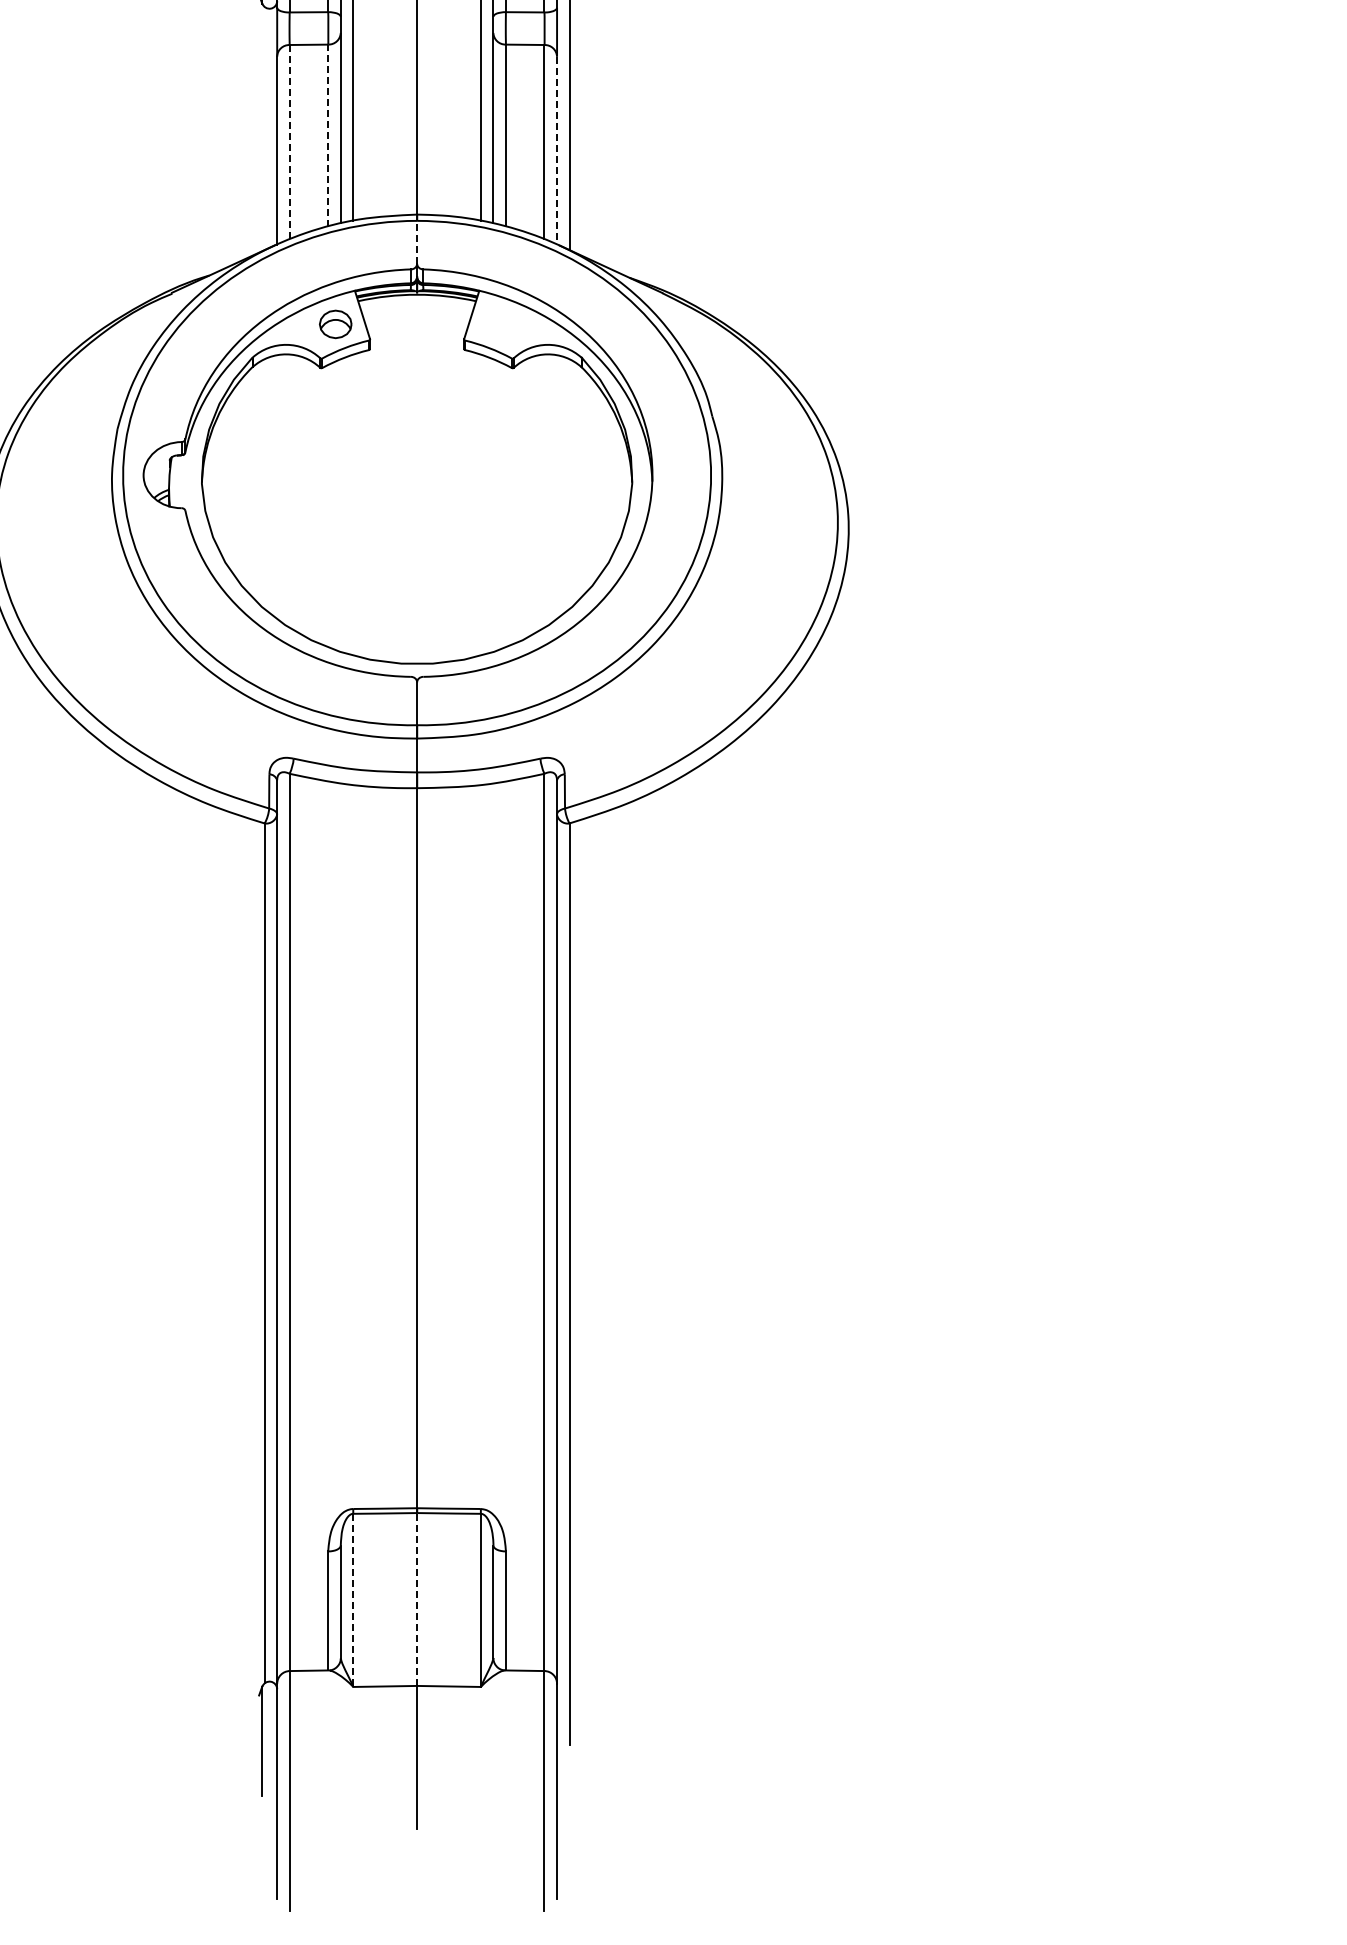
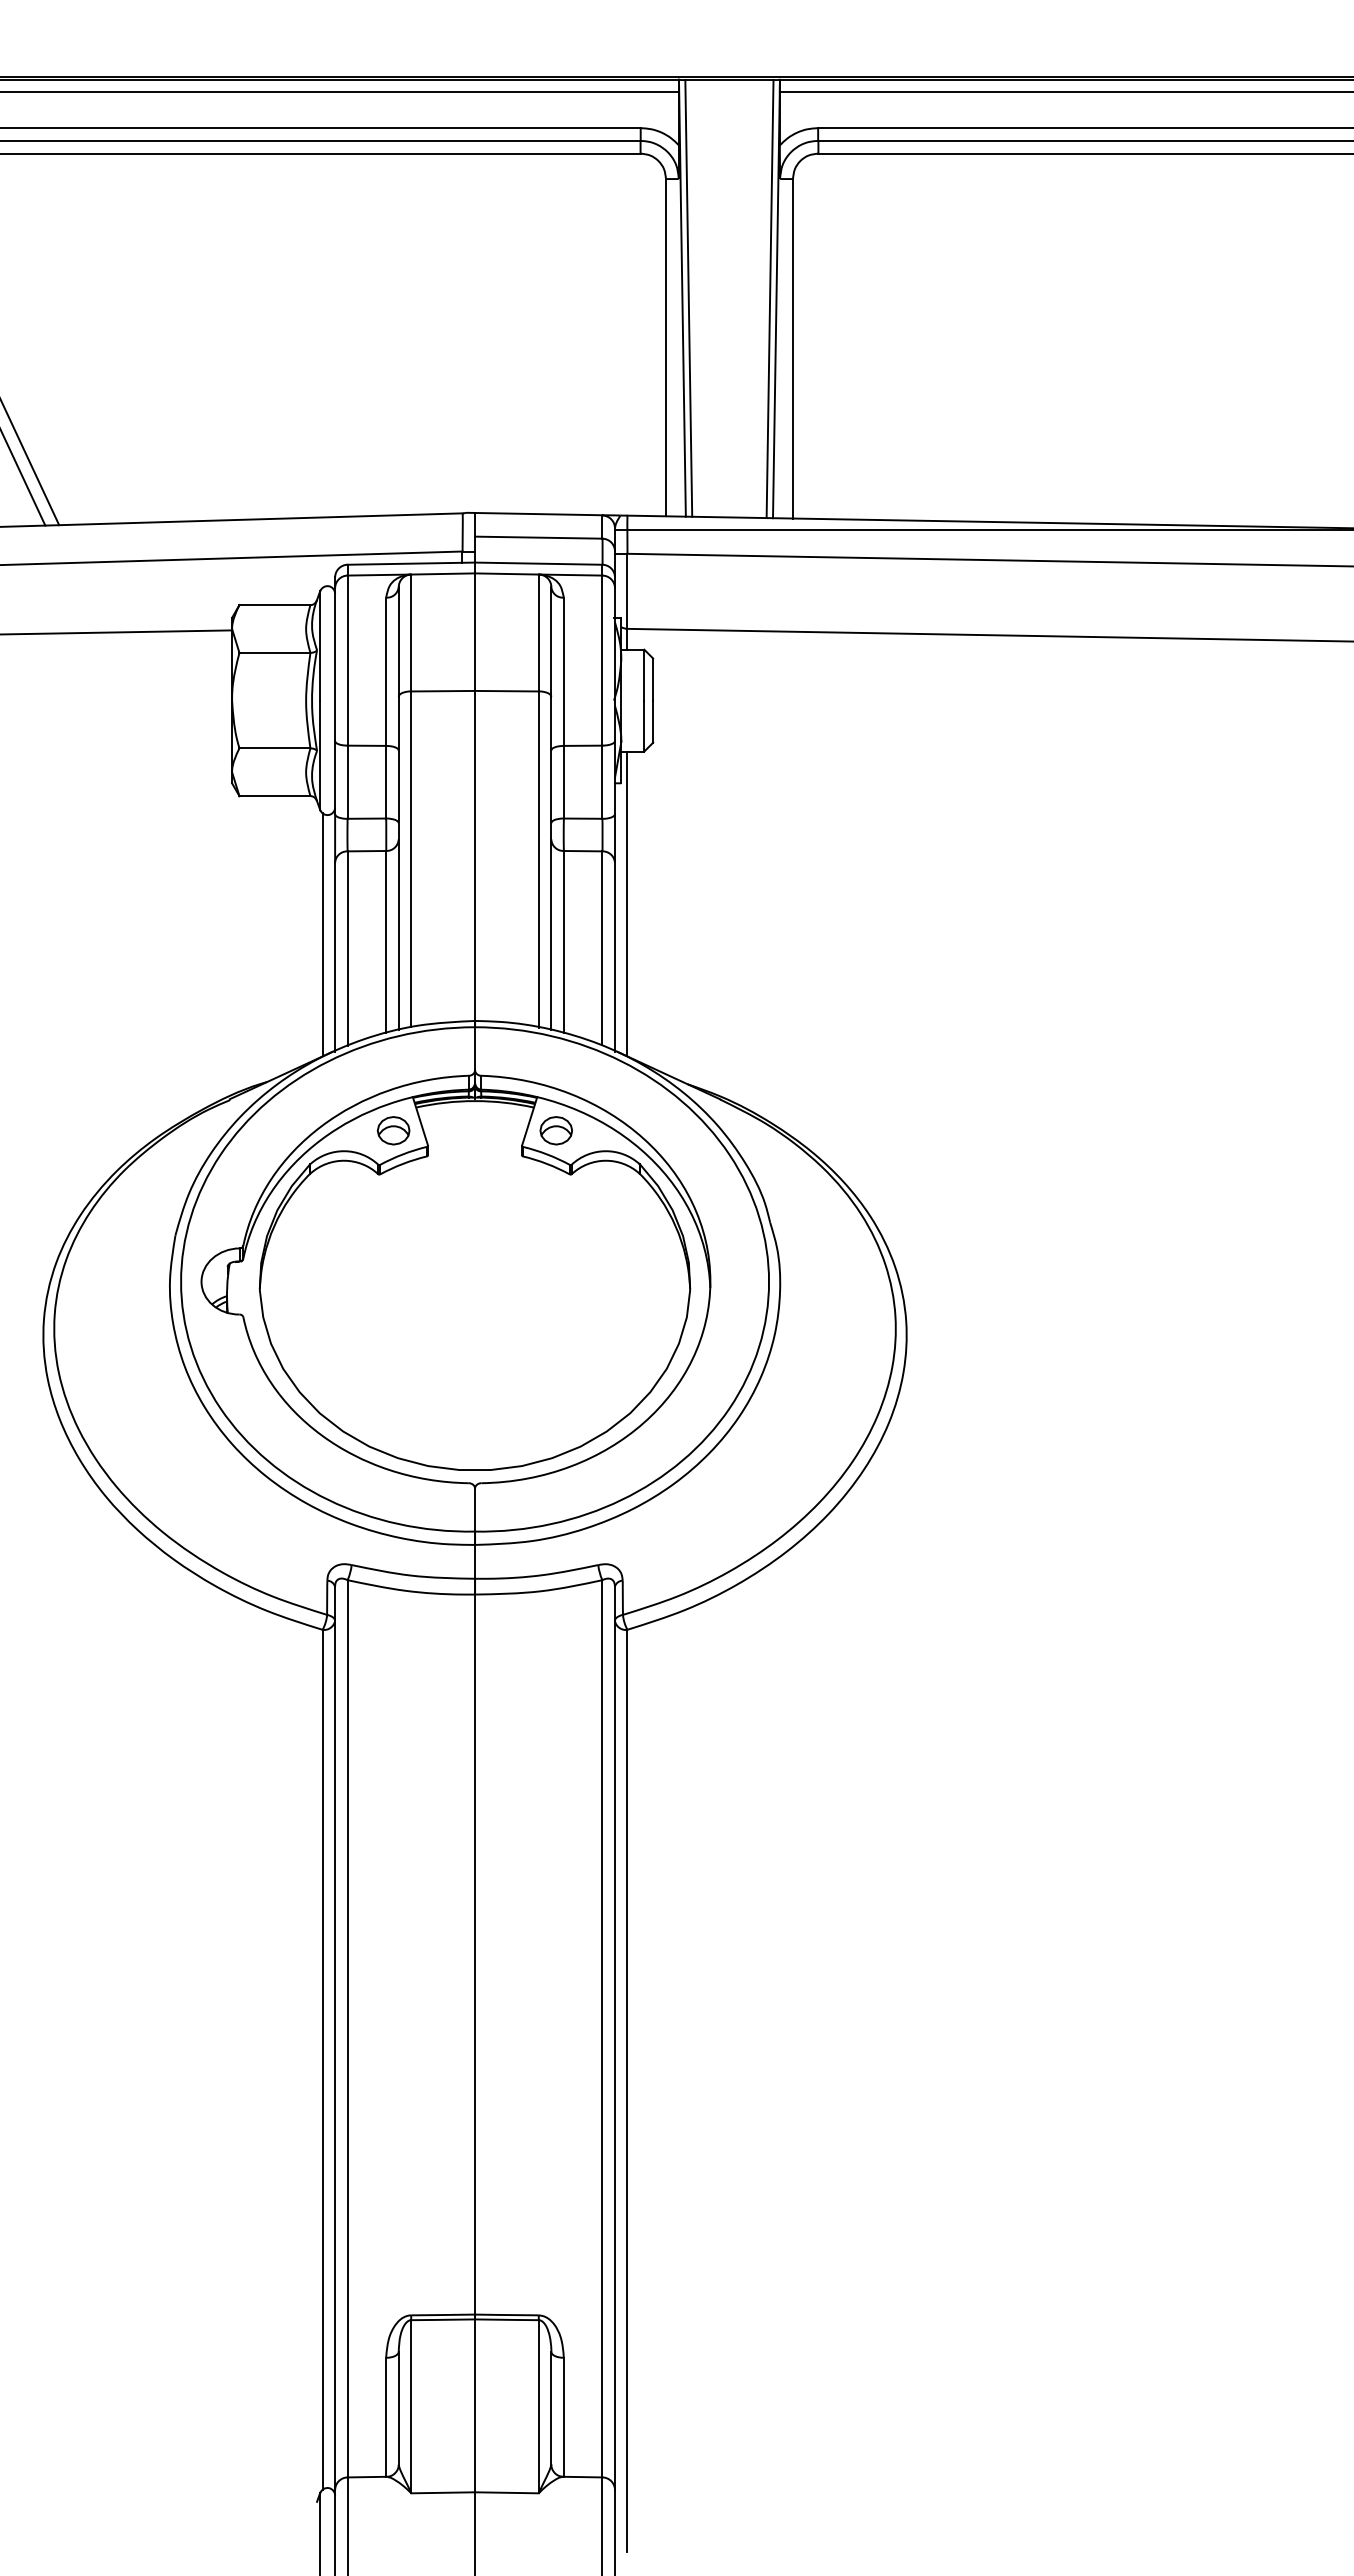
line: (264, 128) -> (322, 934), added
line: (328, 135) -> (386, 941), dashed -> solid
line: (289, 143) -> (347, 949), dashed -> solid
line: (557, 151) -> (615, 957), dashed -> solid
line: (417, 242) -> (475, 1048), dashed -> solid
part: (497, 324) -> (555, 1130), added
line: (417, 1599) -> (475, 2405), dashed -> solid
line: (353, 1600) -> (411, 2406), dashed -> solid

